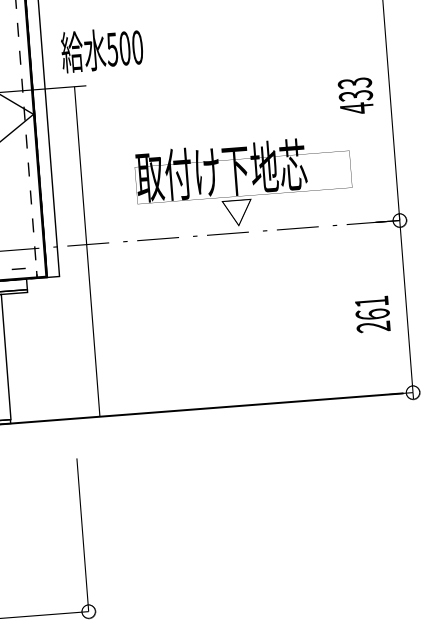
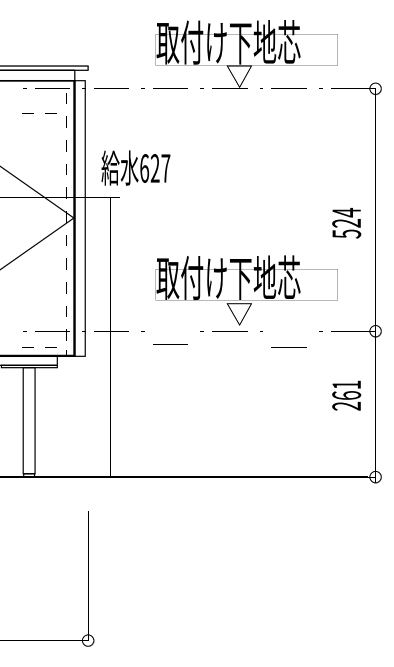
text: (125, 48) -> (155, 168), 500 -> 627
text: (355, 94) -> (346, 222), 433 -> 524
line: (297, 228) -> (288, 347), moved
line: (157, 239) -> (170, 344), moved
text: (372, 314) -> (346, 395), moved

